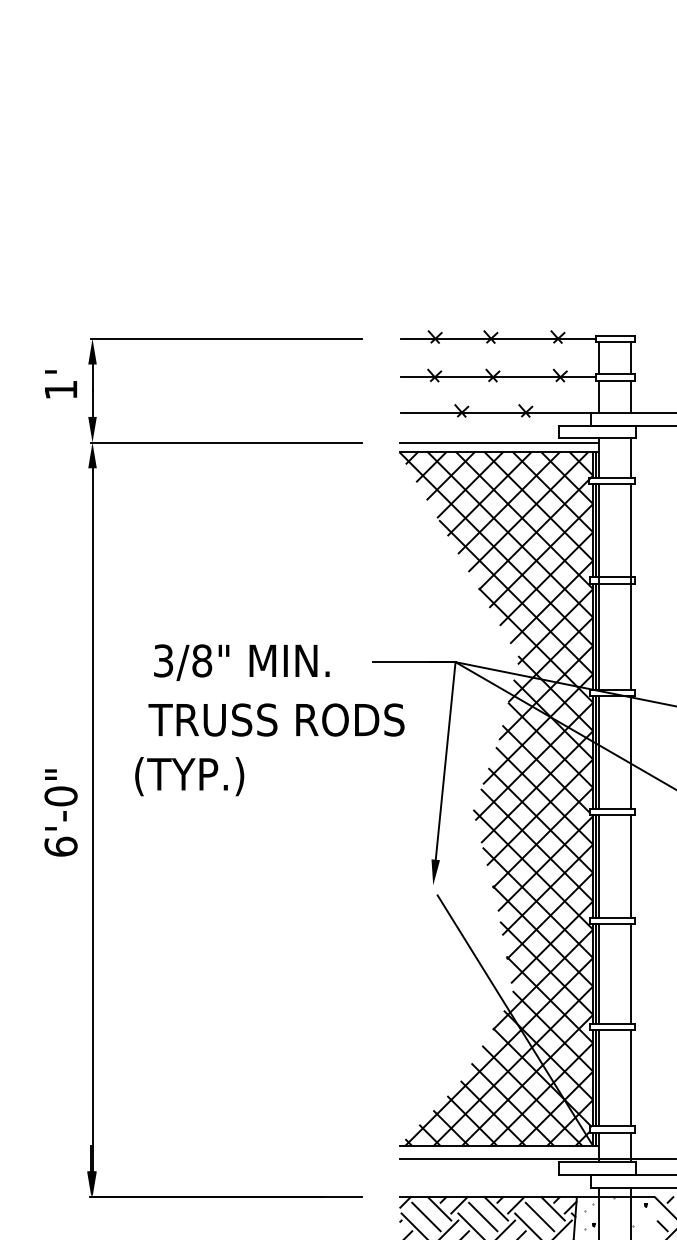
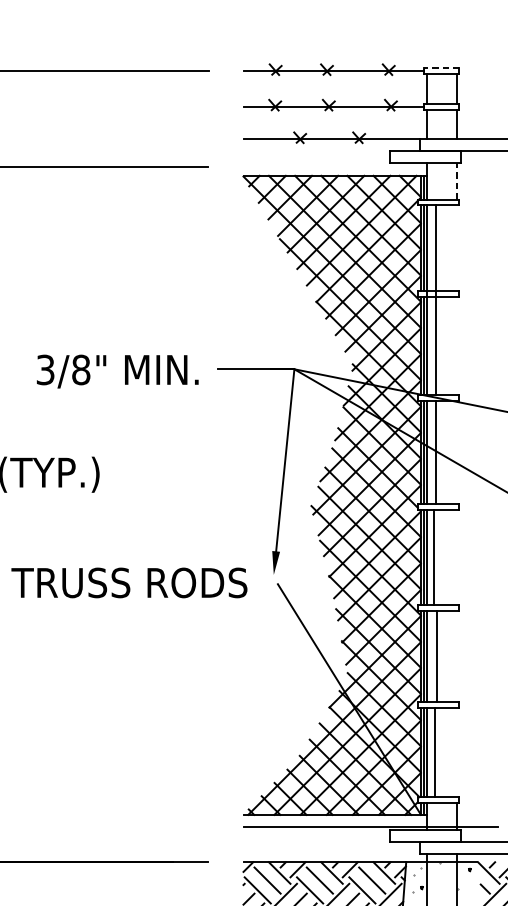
line: (614, 335) -> (440, 68), solid -> dashed
line: (499, 442) -> (334, 166), removed
line: (631, 458) -> (456, 181), solid -> dashed
line: (631, 586) -> (436, 299), moved
text: (241, 662) -> (117, 371), moved
text: (276, 719) -> (129, 582), moved
line: (631, 752) -> (436, 452), moved
line: (631, 866) -> (434, 557), moved
line: (631, 973) -> (437, 656), moved
line: (631, 1078) -> (435, 752), moved

